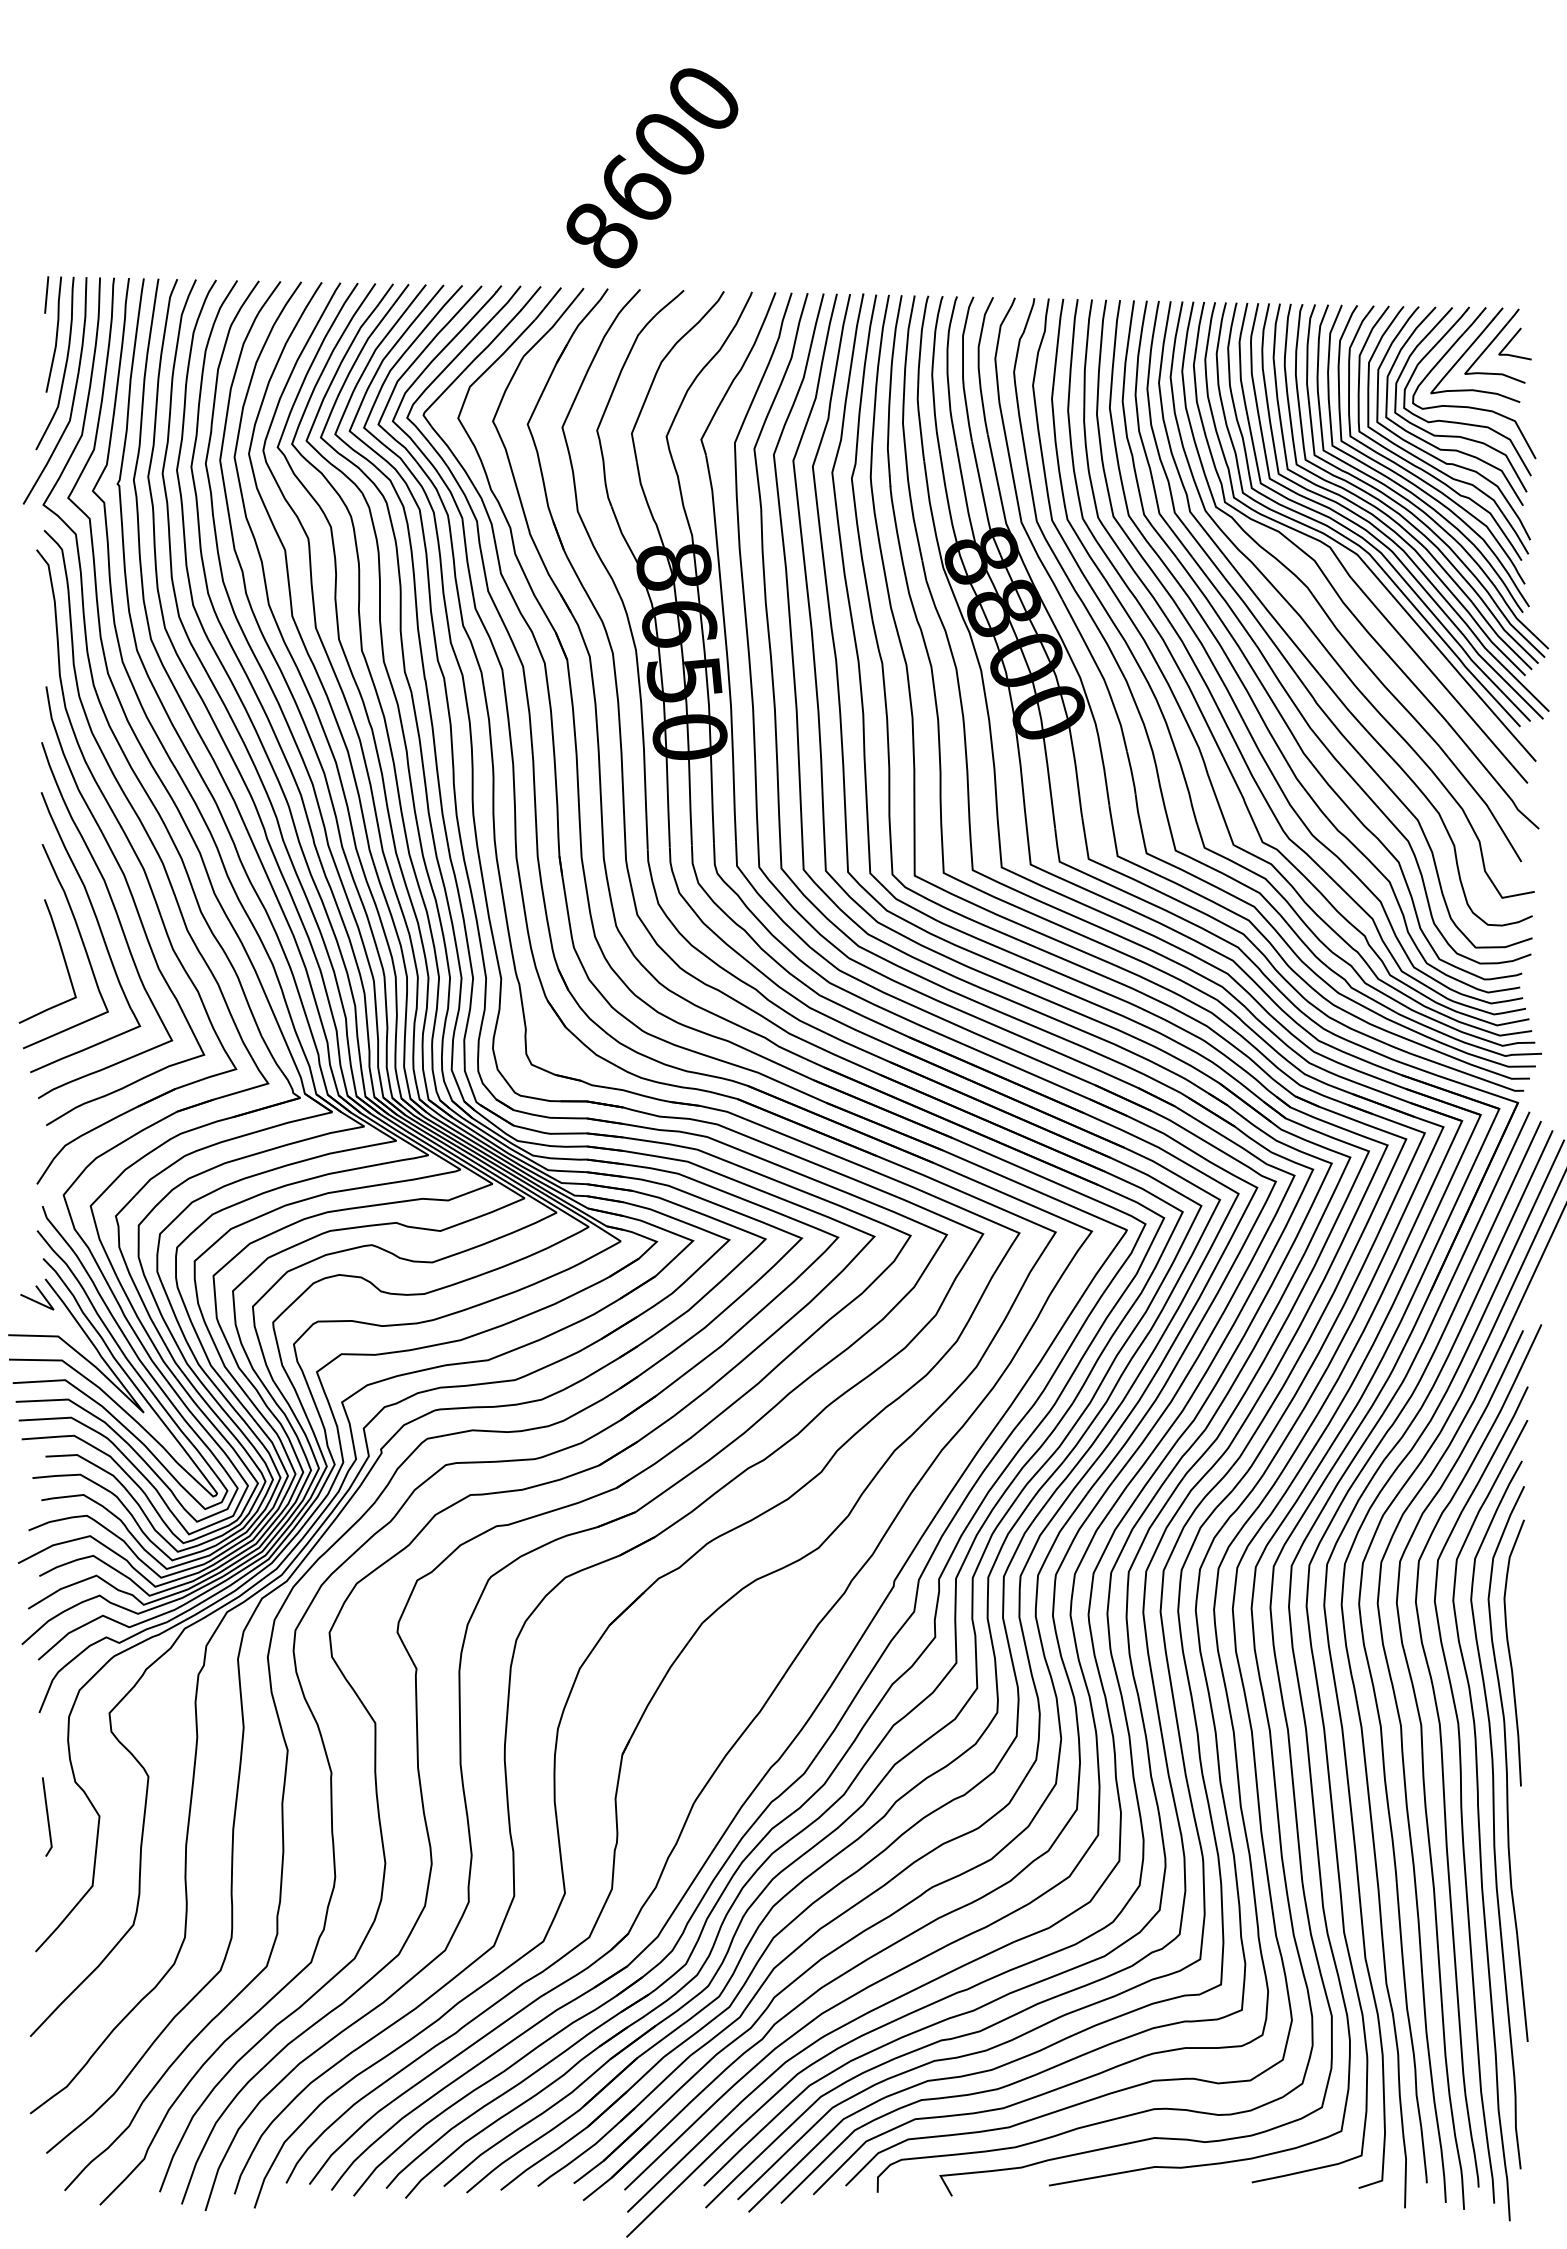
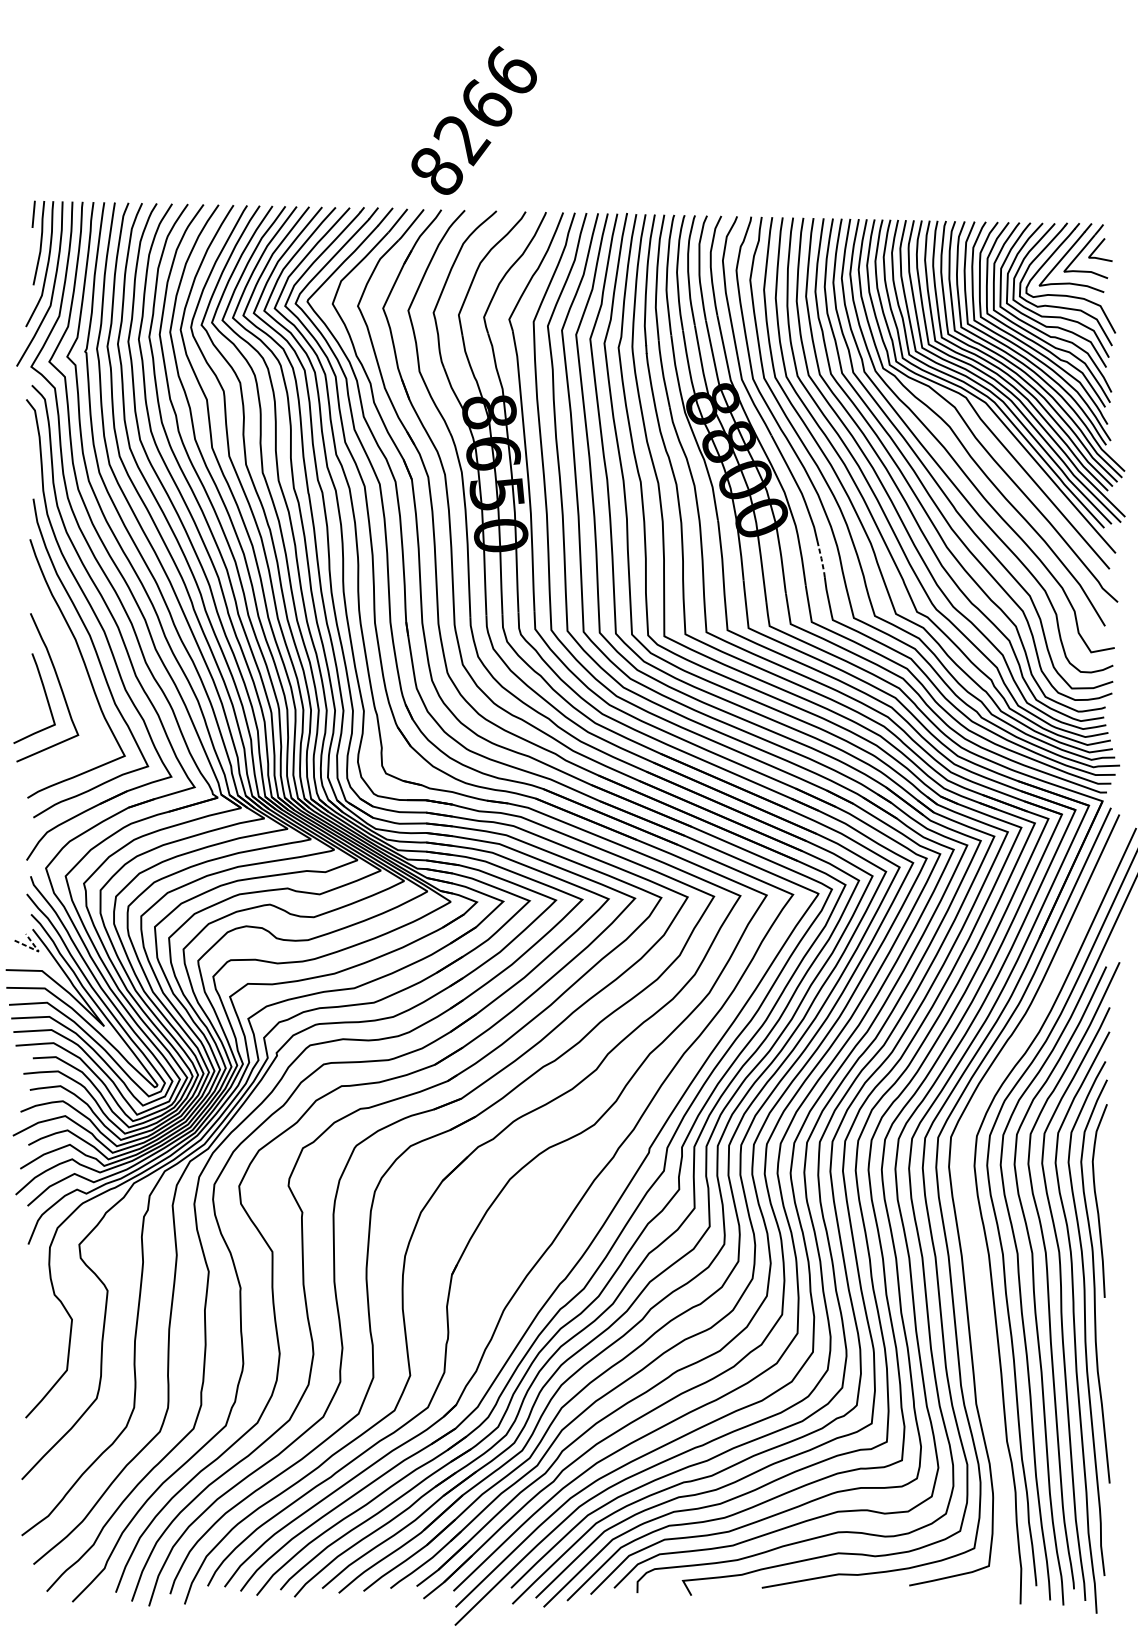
text: (668, 145) -> (485, 105), 8600 -> 8266
line: (1131, 772) -> (821, 561), solid -> dashed
curve: (98, 927) -> (71, 673), removed
line: (52, 1309) -> (37, 951), solid -> dashed
curve: (1335, 1678) -> (970, 1219), removed
line: (47, 1816) -> (34, 1319), removed

